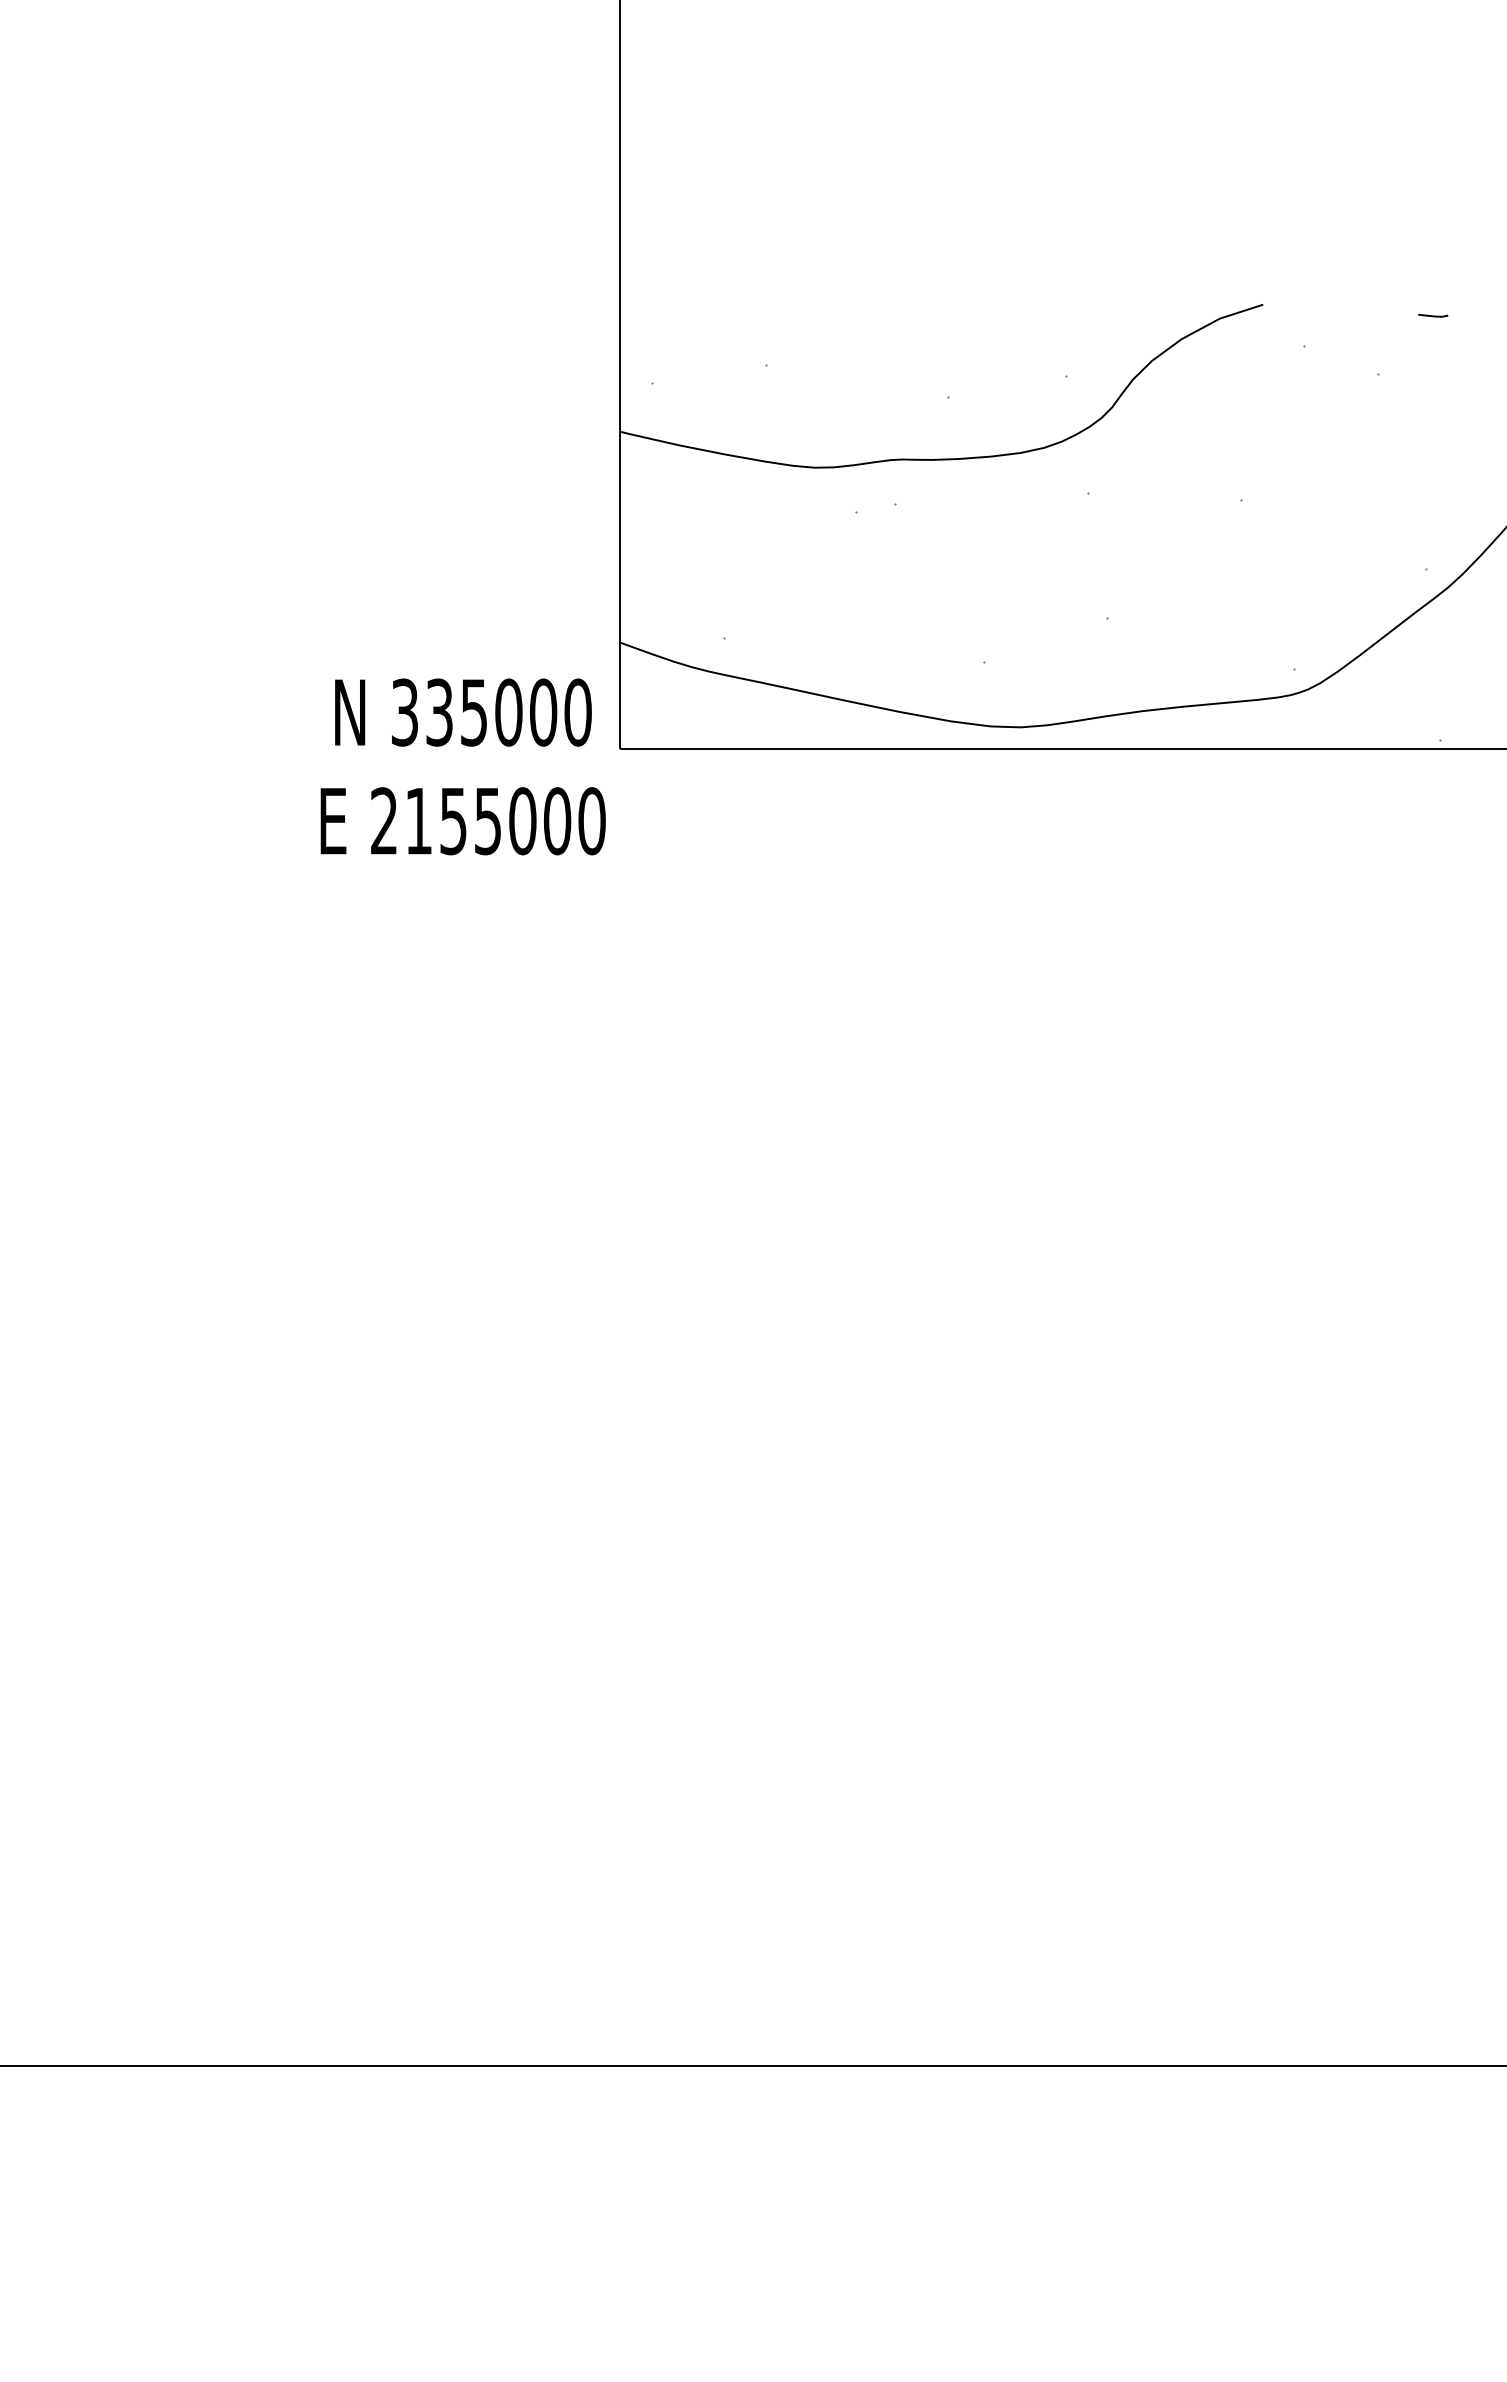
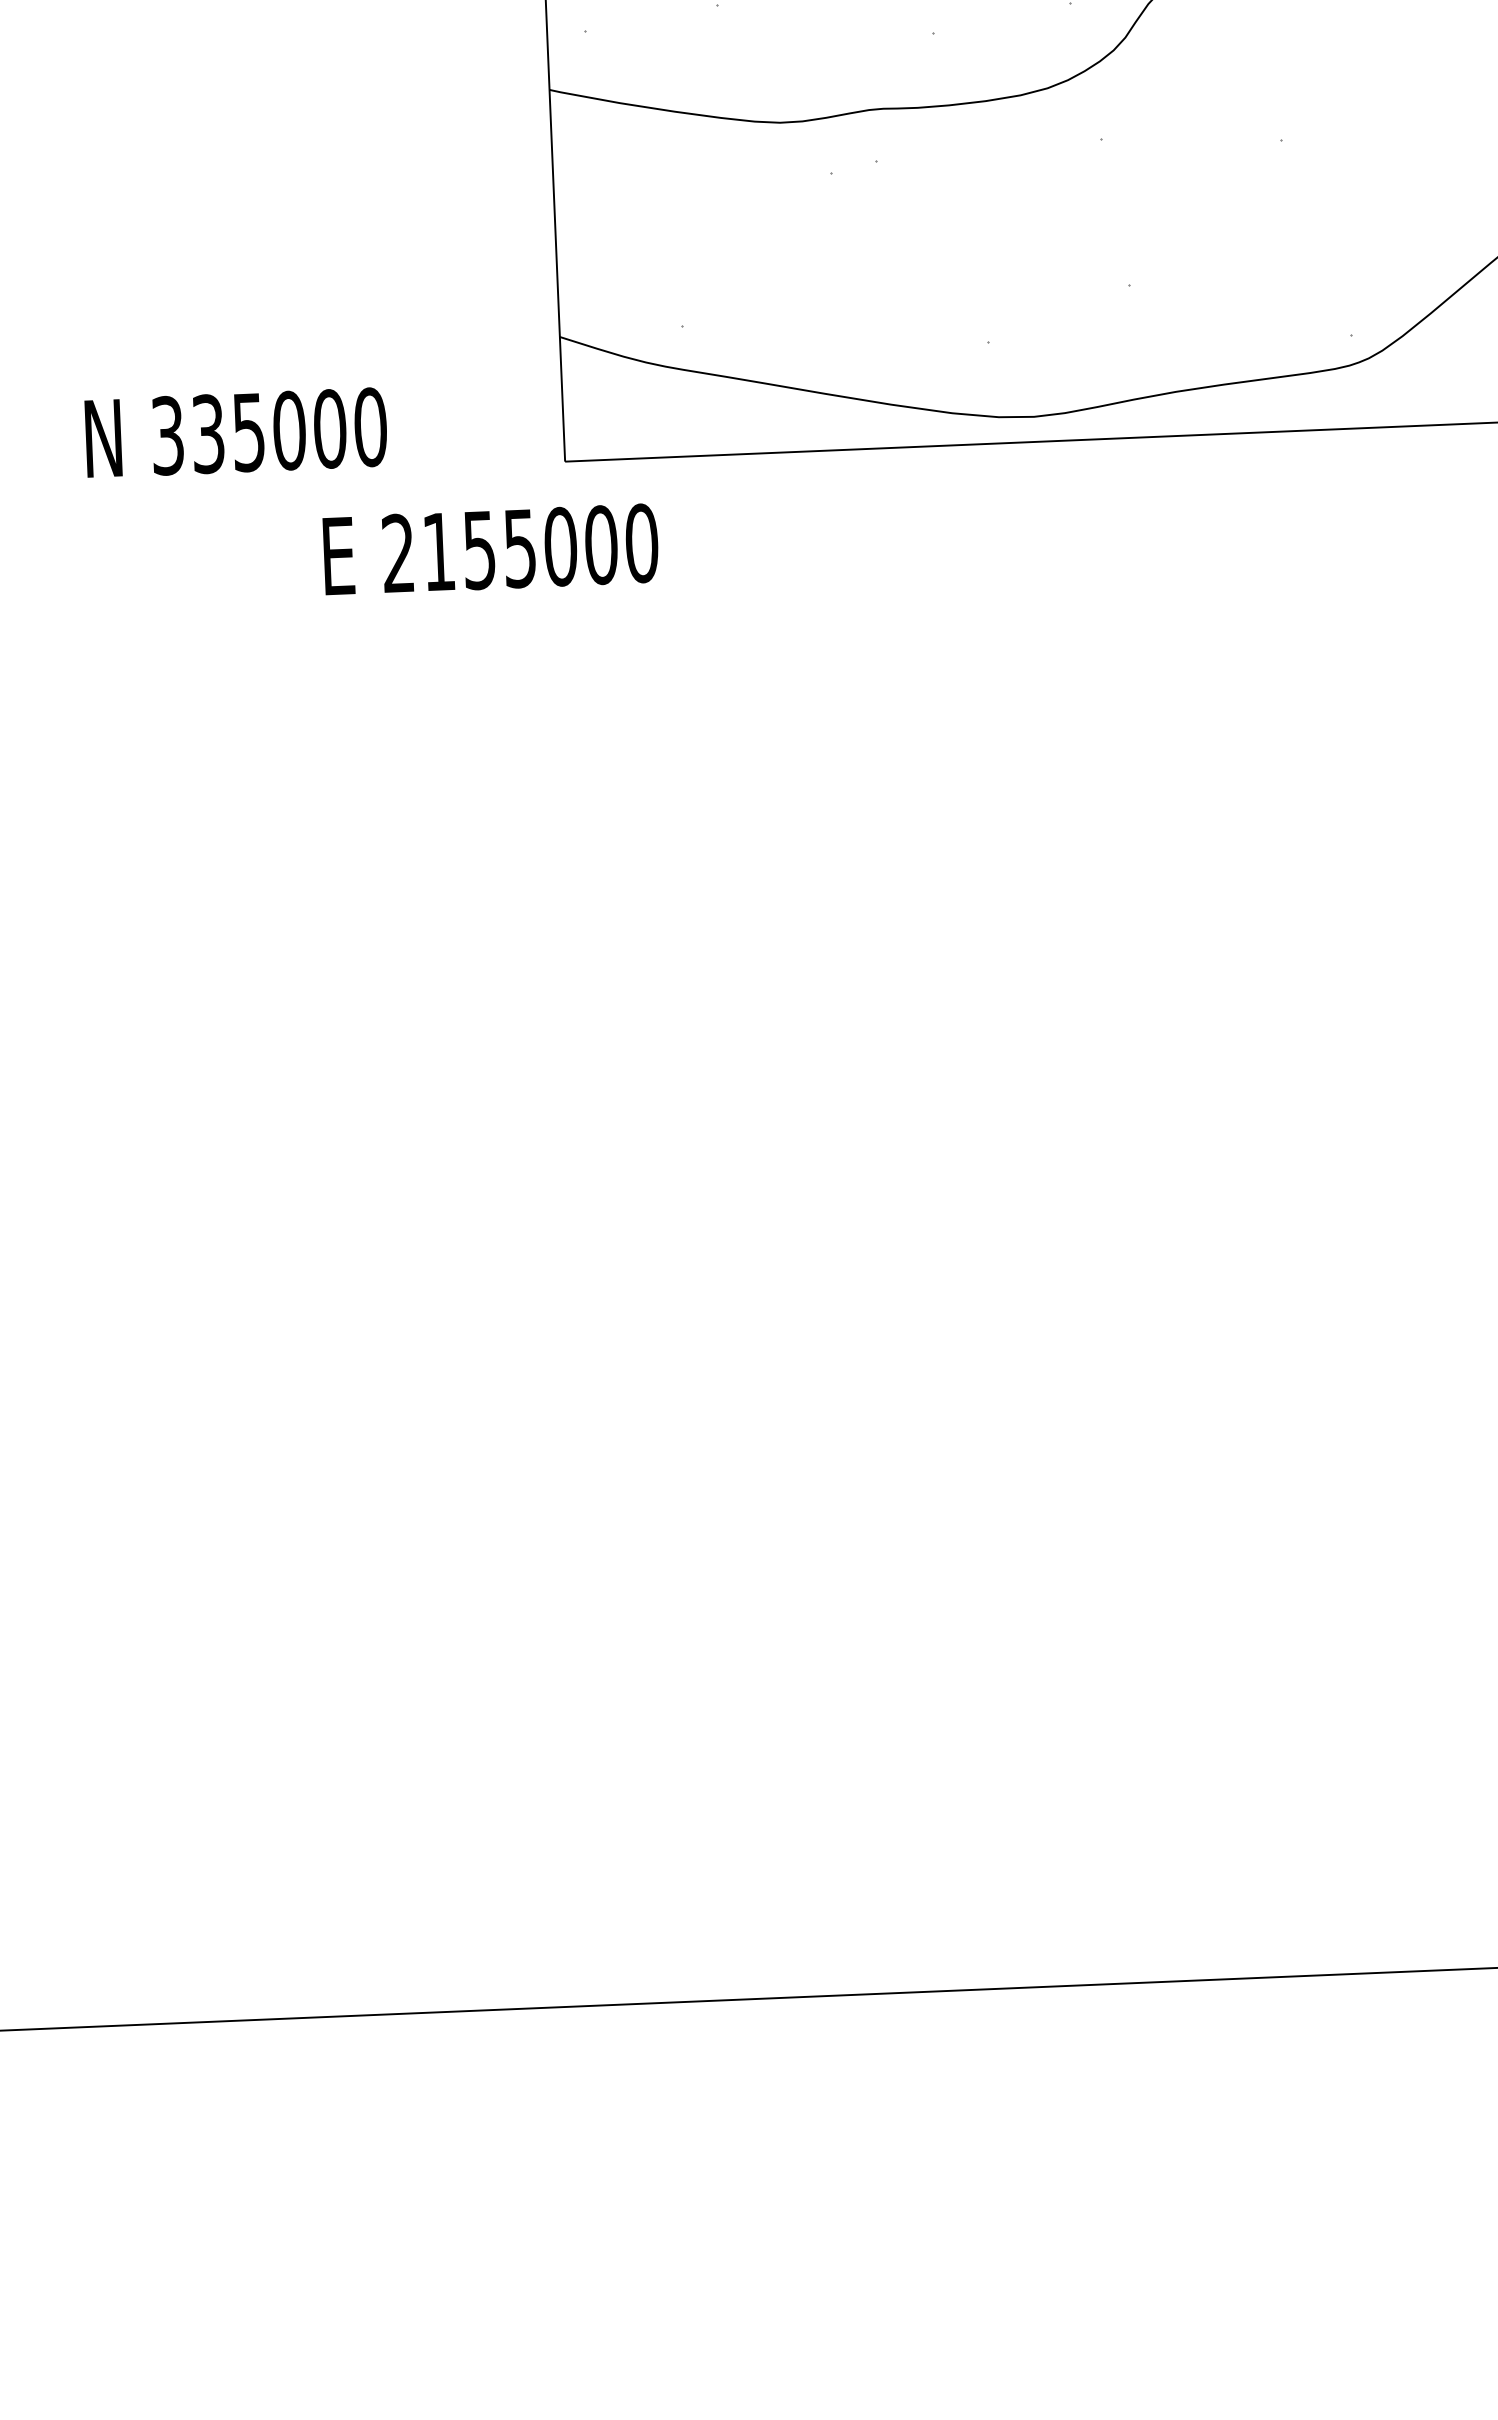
text: (463, 712) -> (236, 432), moved
text: (462, 821) -> (490, 550), moved

